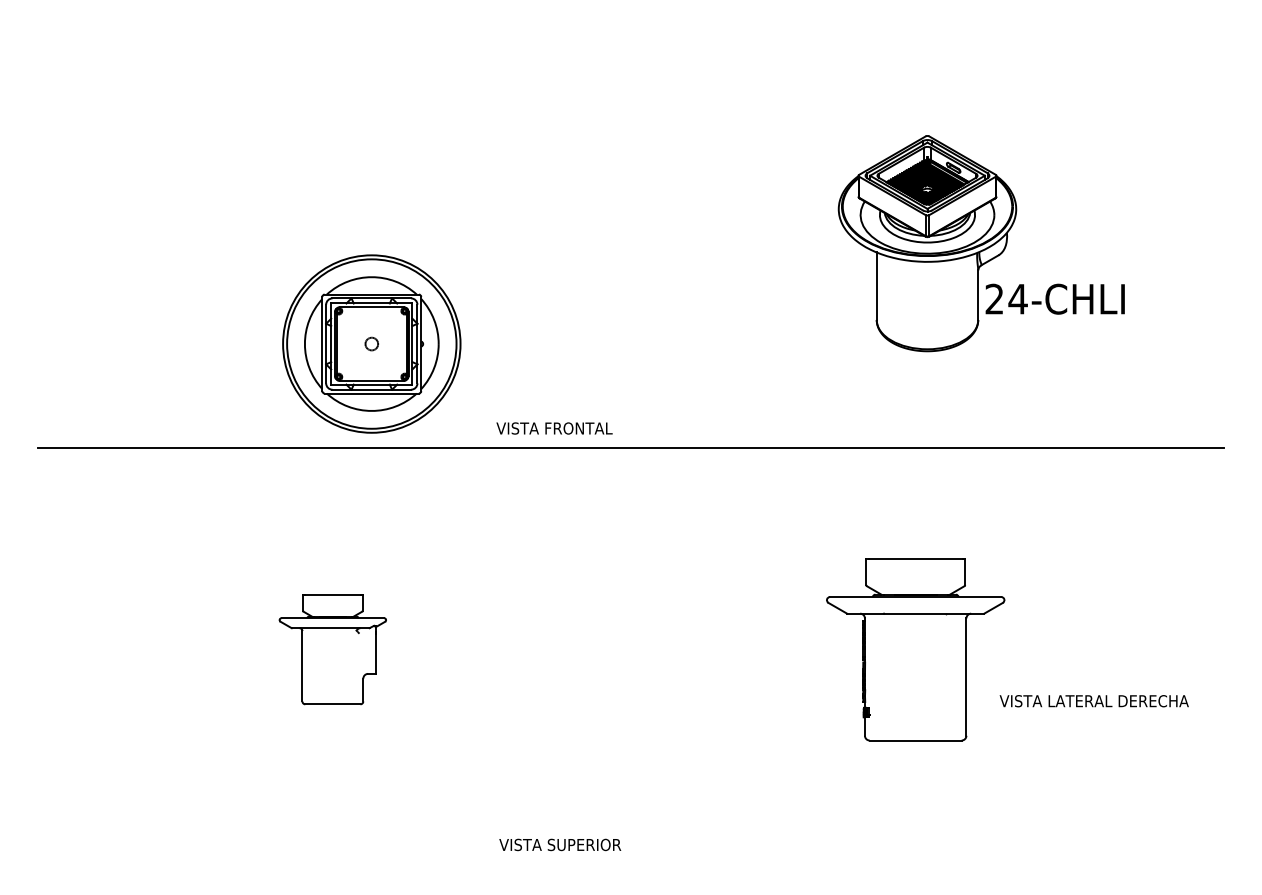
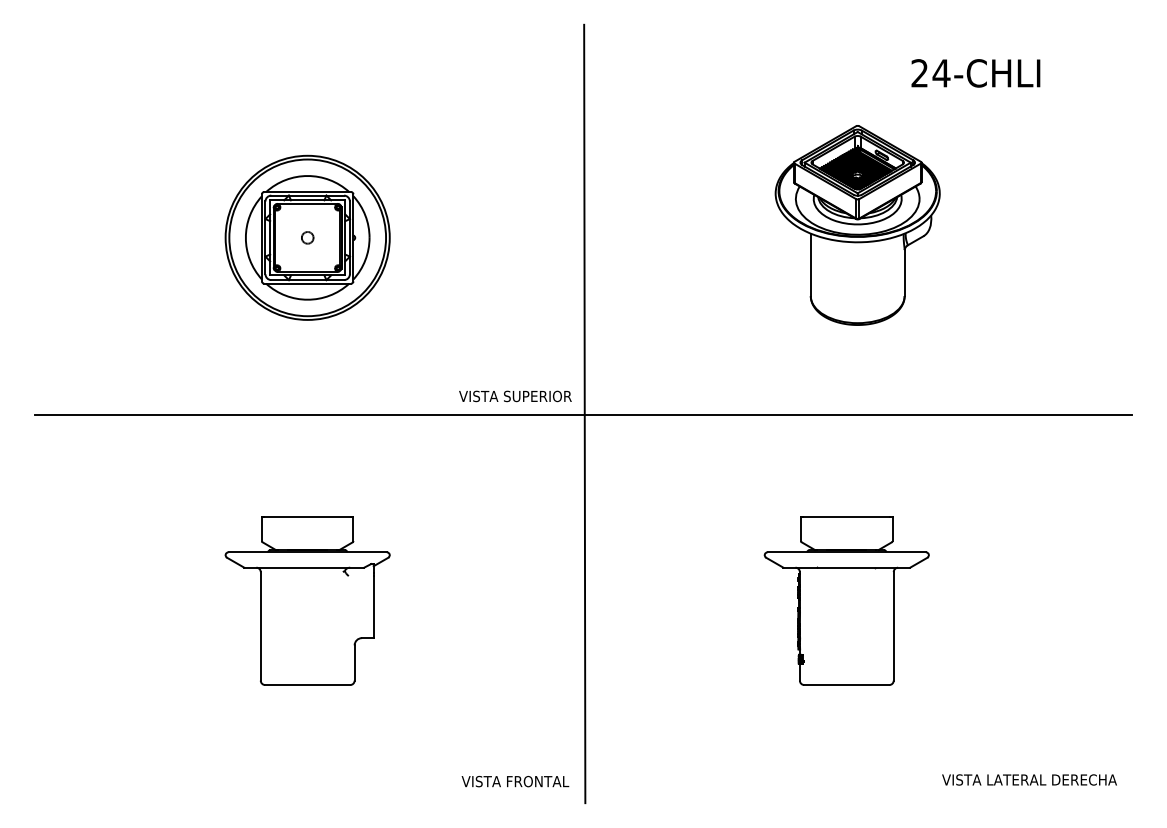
text: (1054, 298) -> (975, 72), moved
part: (371, 343) -> (307, 237), moved
text: (581, 428) -> (537, 396), VISTA FRONTAL -> VISTA SUPERIOR
line: (632, 447) -> (584, 414), added
part: (332, 649) -> (307, 600), size x1.67
text: (1093, 701) -> (1028, 780), moved
text: (584, 844) -> (540, 781), VISTA SUPERIOR -> VISTA FRONTAL

